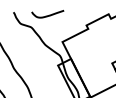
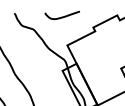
curve: (47, 15) -> (61, 16), moved

